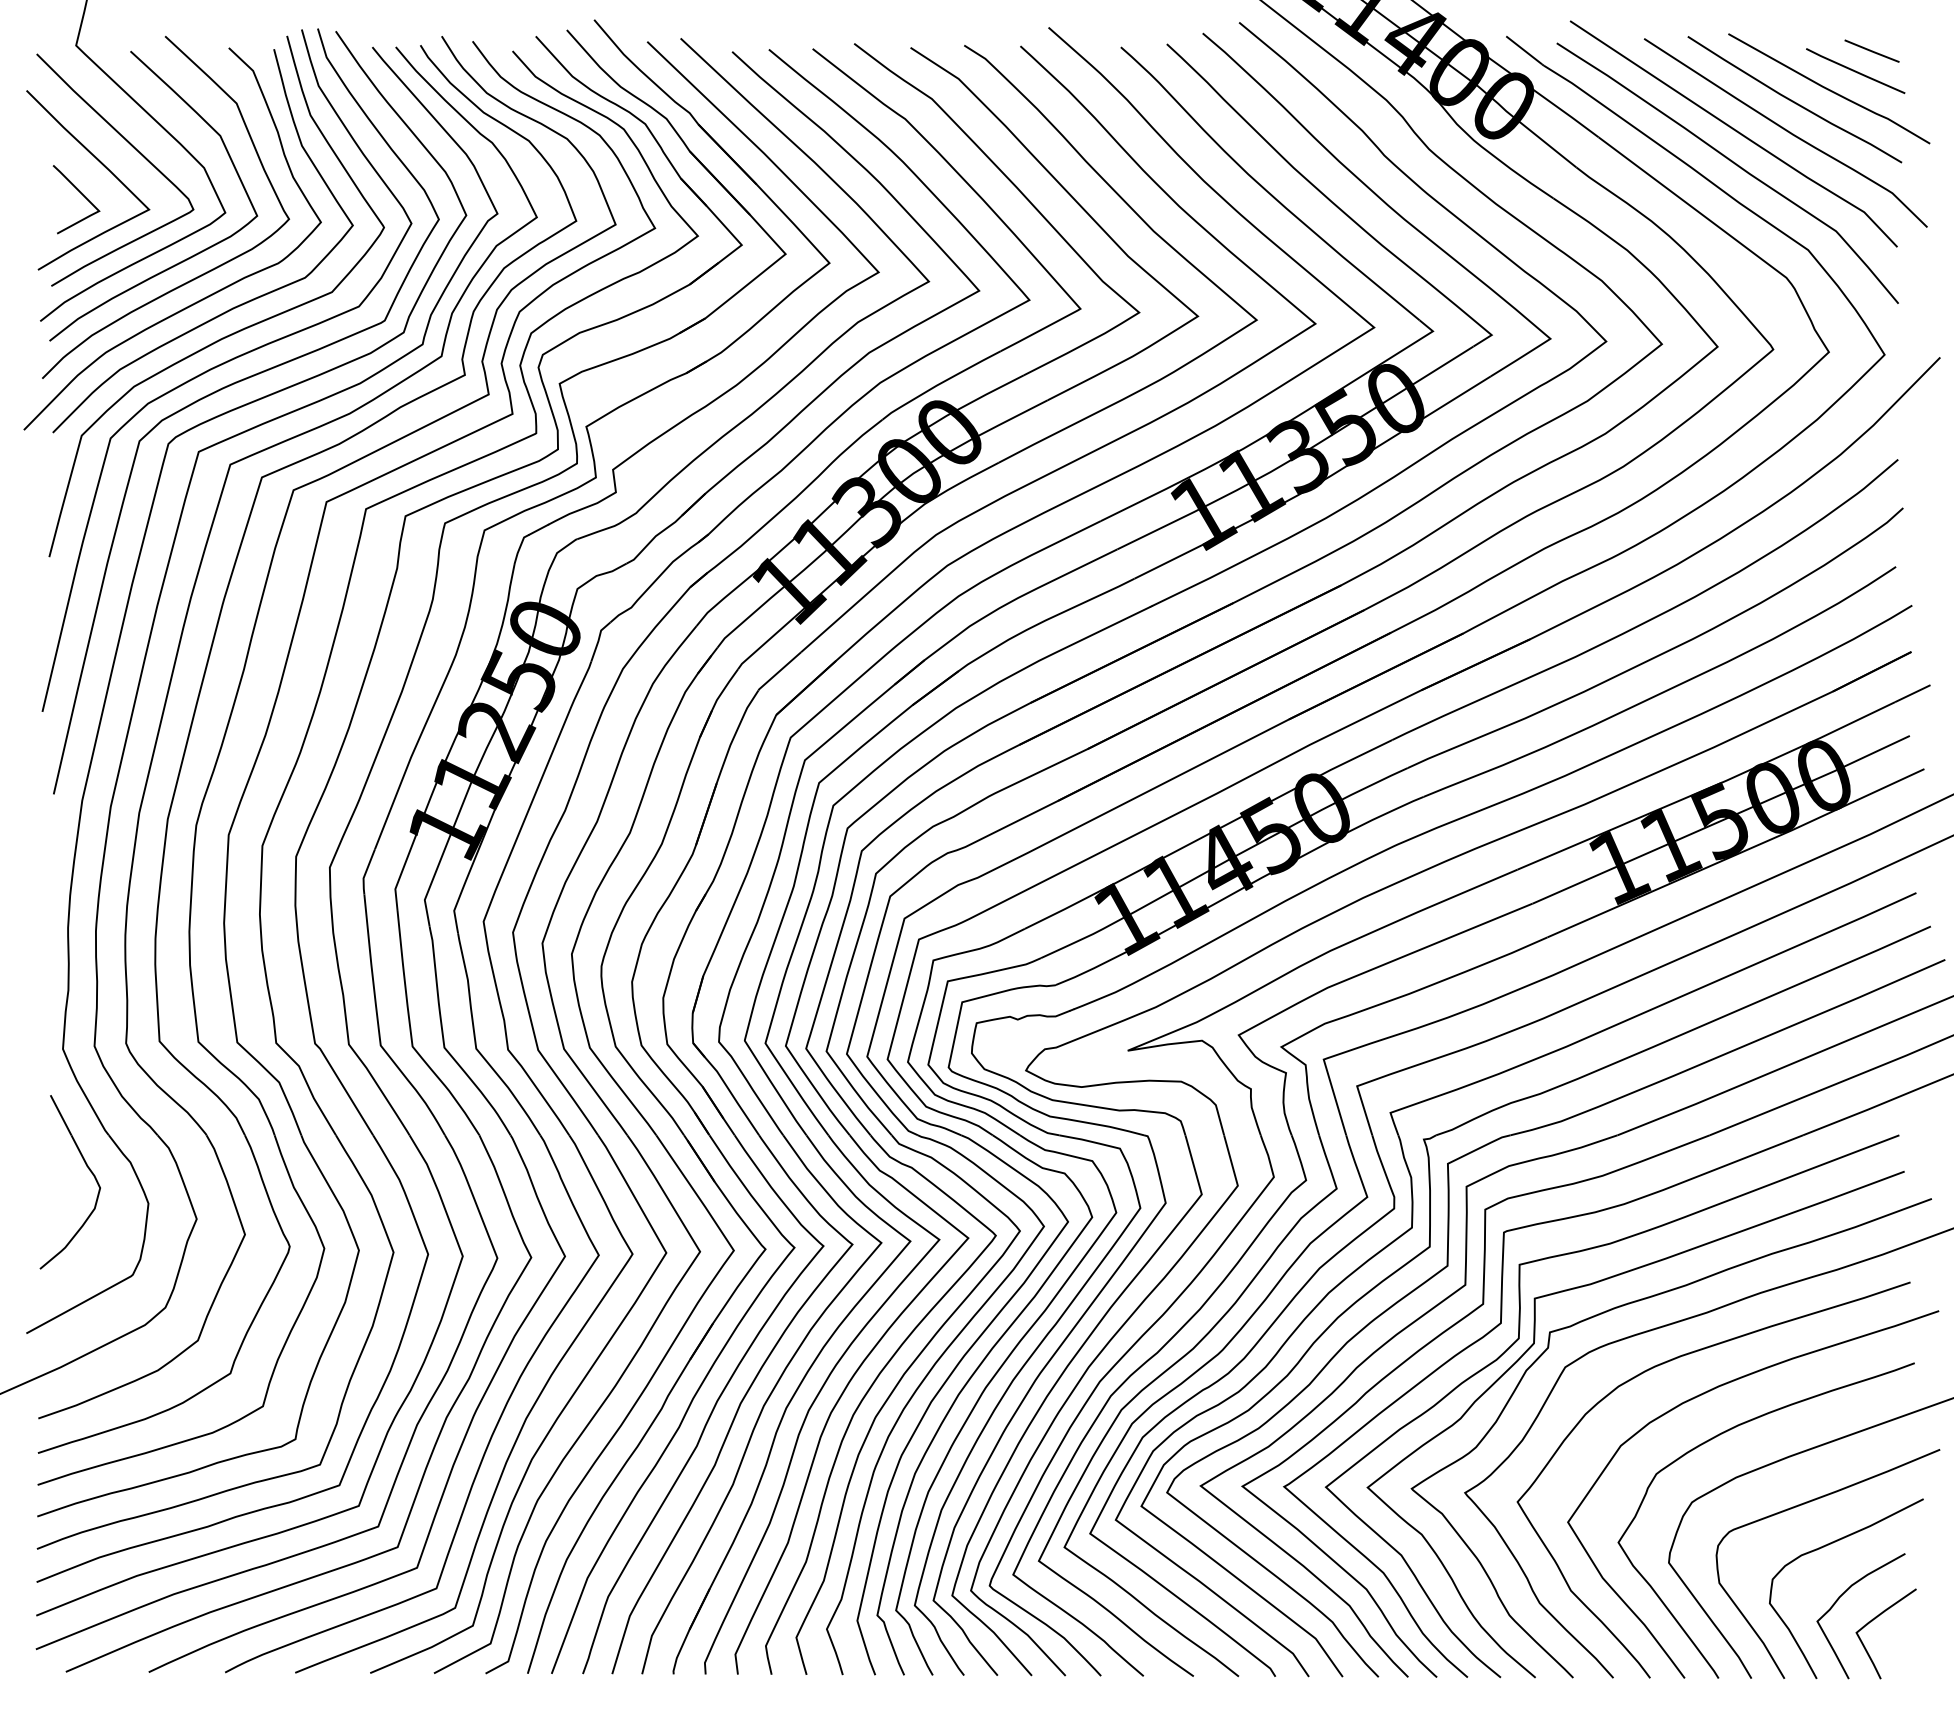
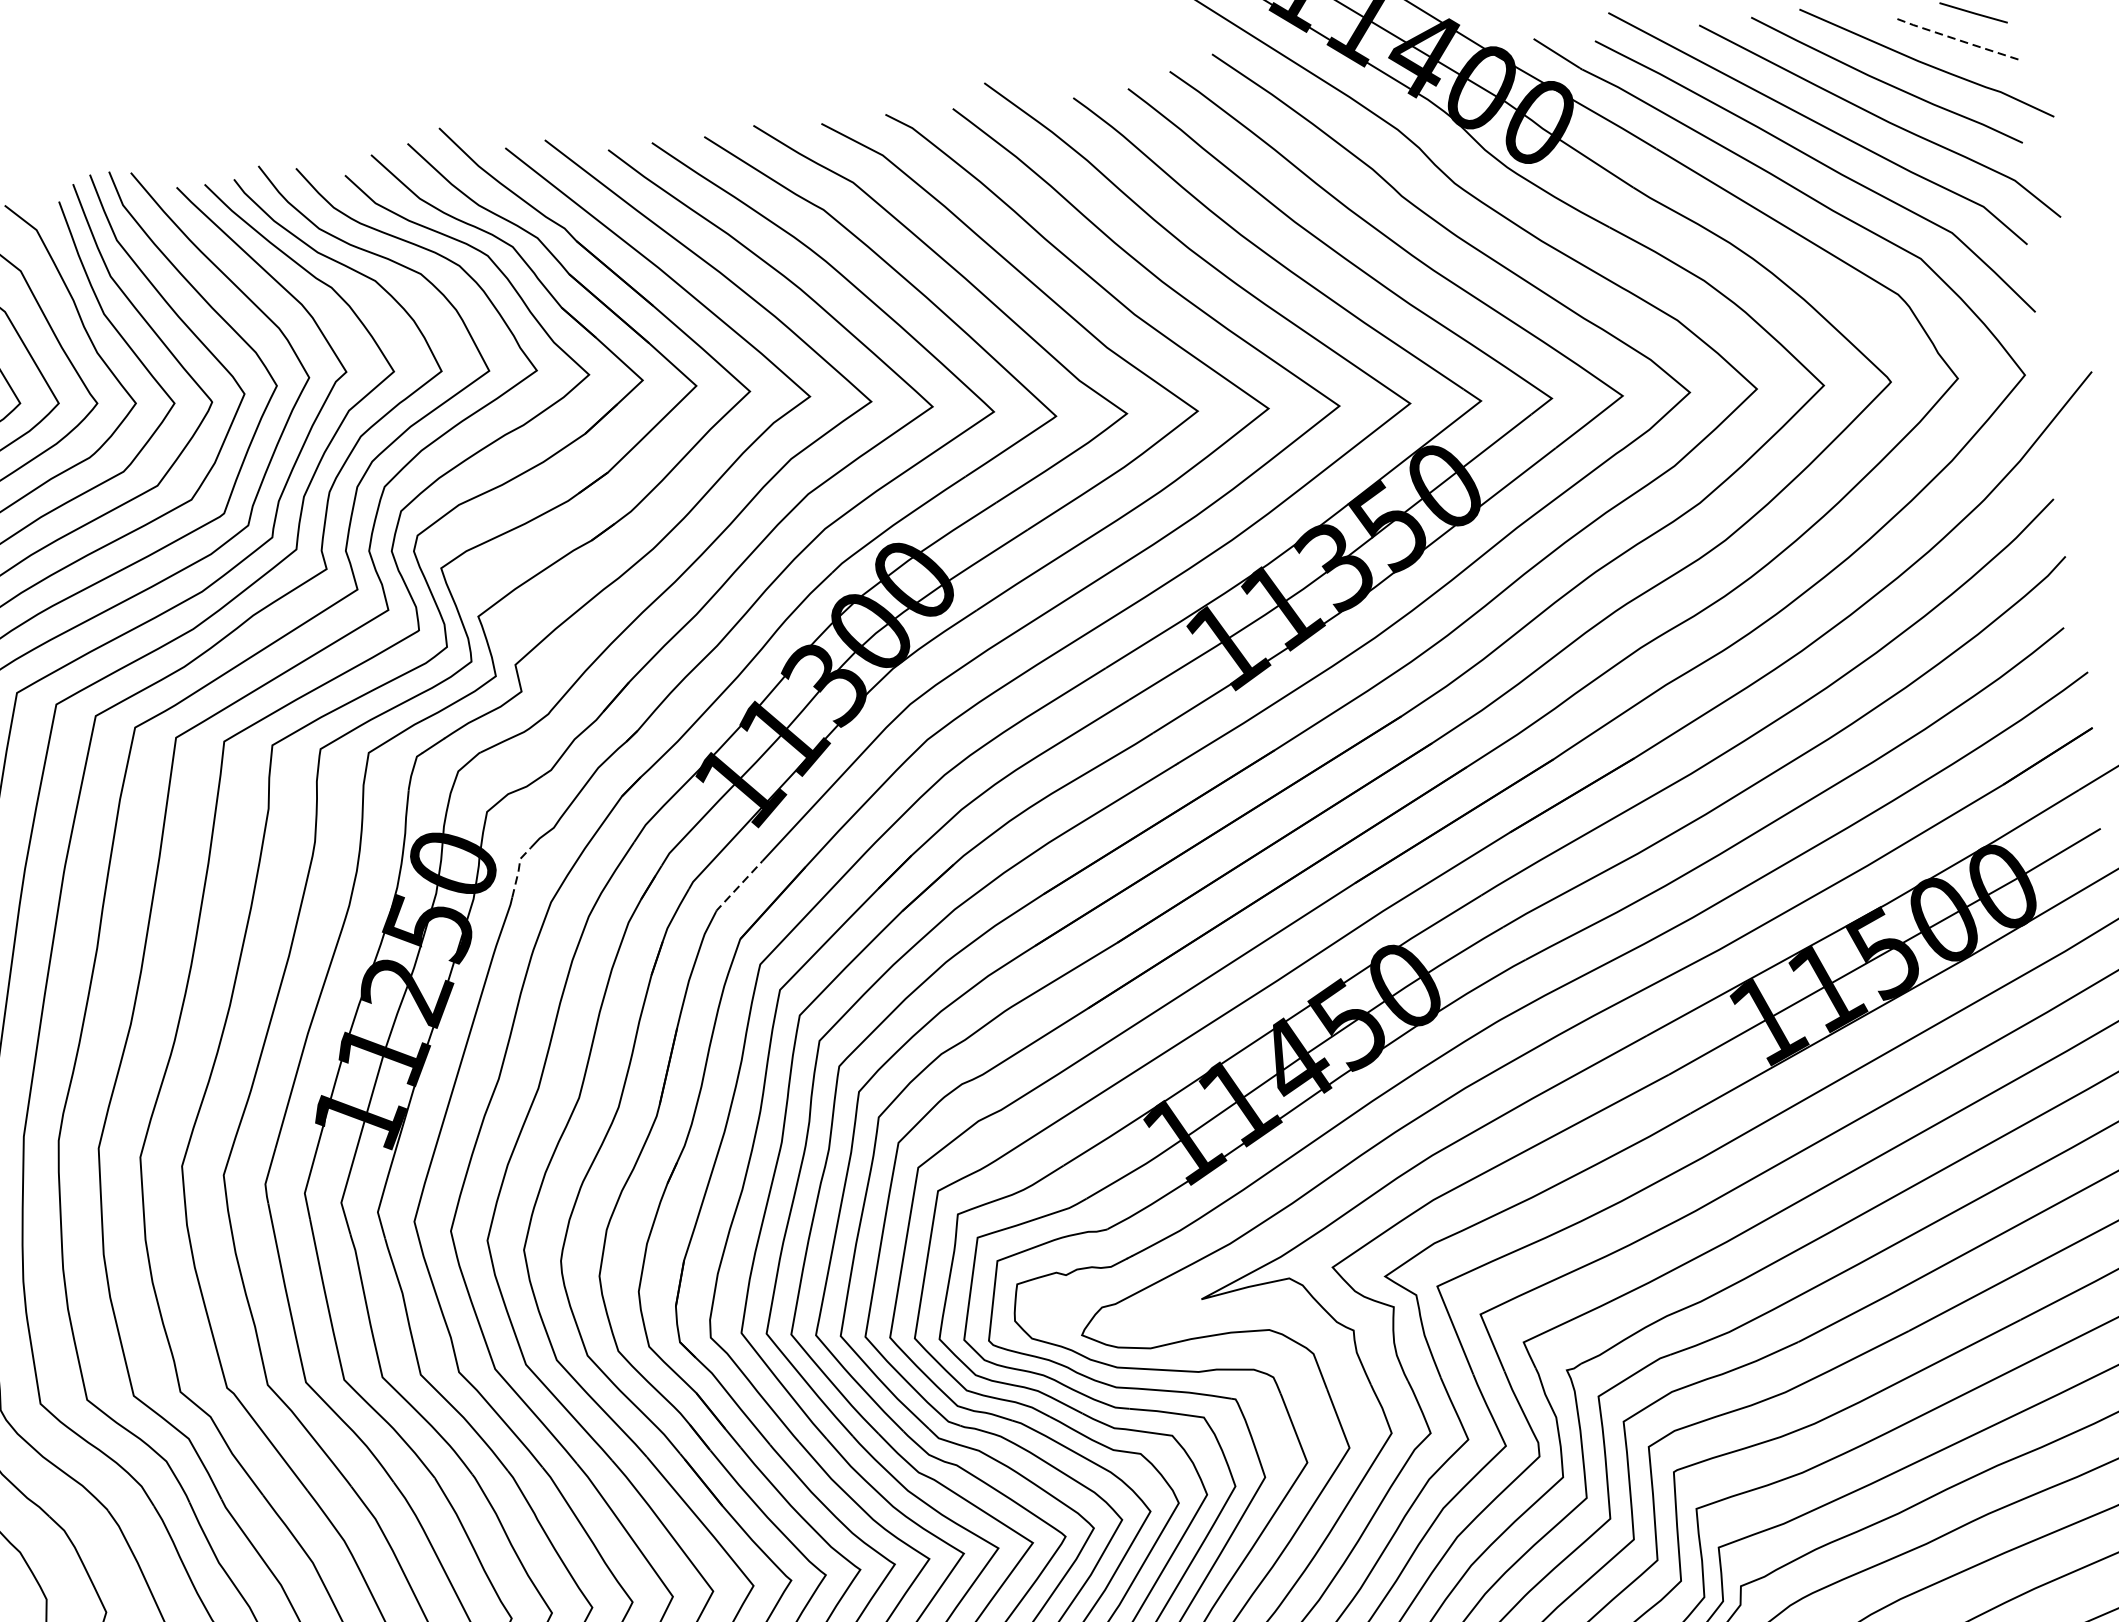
line: (1855, 71) -> (1956, 39), solid -> dashed
line: (598, 640) -> (518, 871), solid -> dashed
line: (779, 671) -> (738, 886), solid -> dashed

